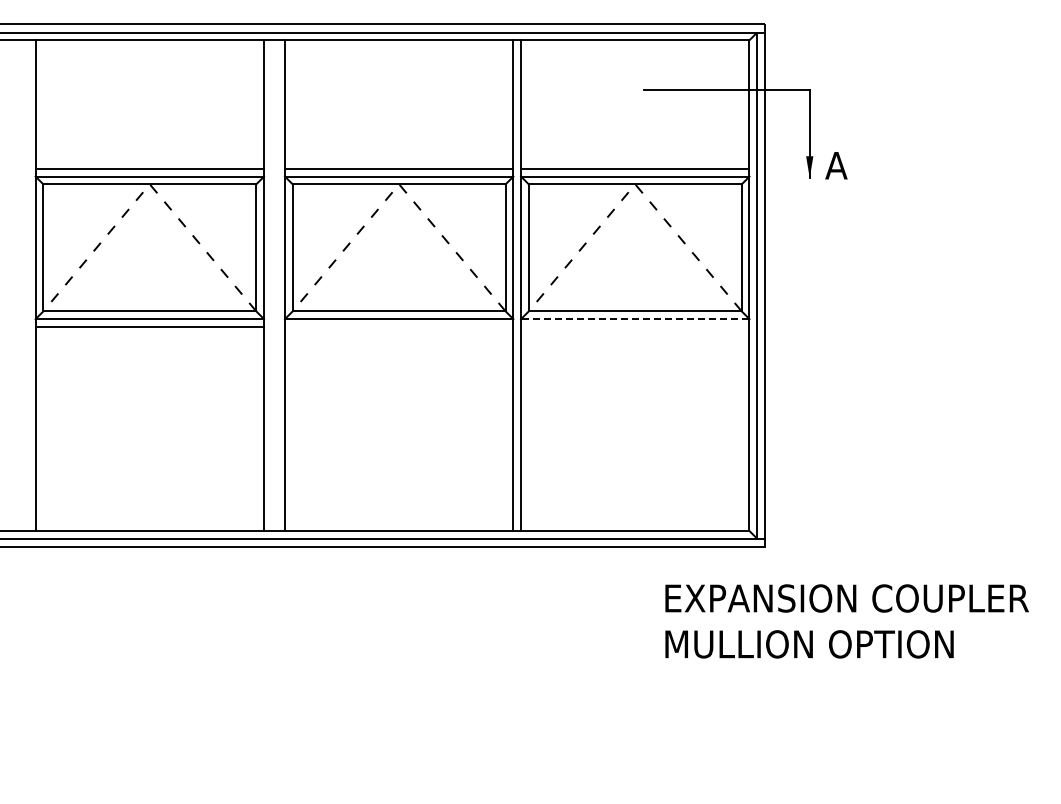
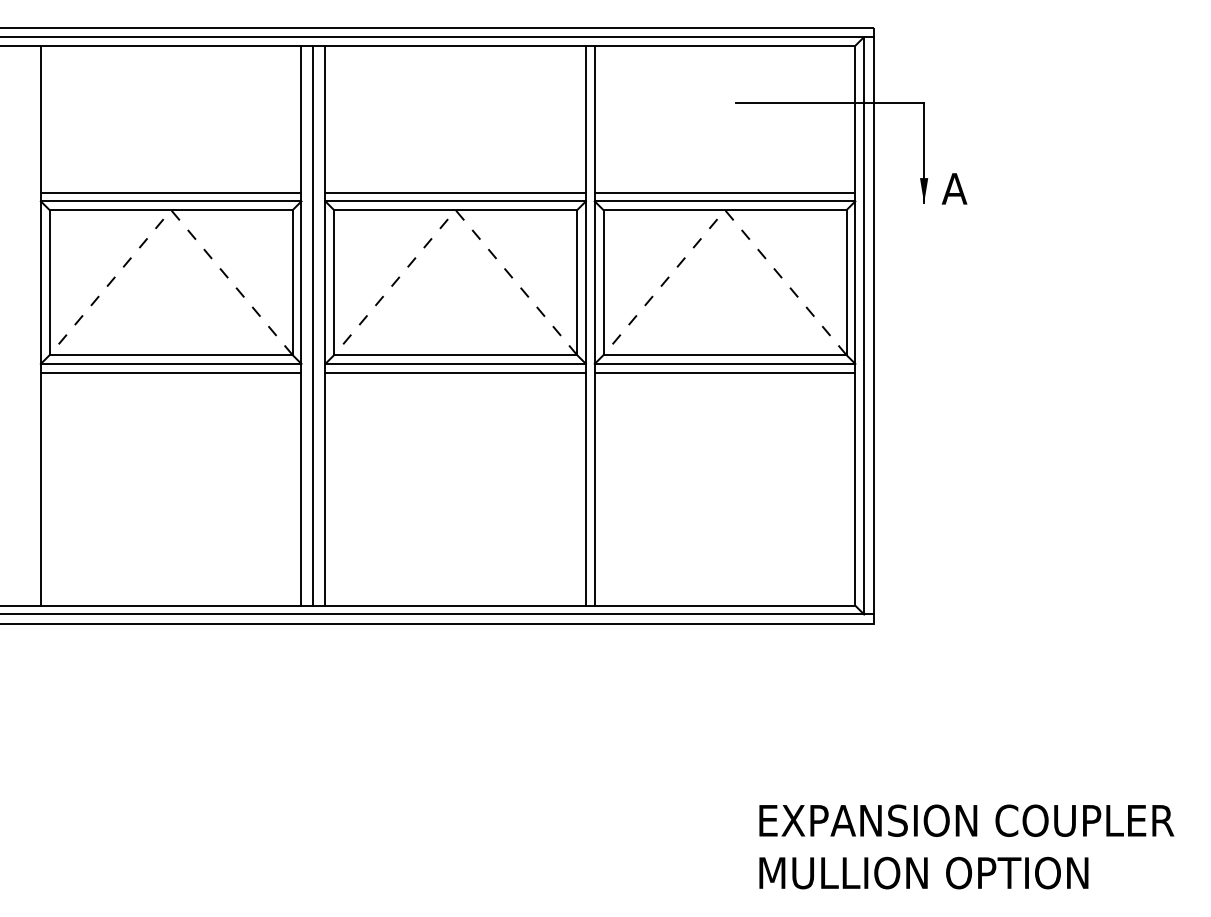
line: (274, 285) -> (313, 325), added
line: (634, 319) -> (724, 364), dashed -> solid
line: (398, 326) -> (454, 372), added
line: (635, 326) -> (725, 372), added
text: (846, 621) -> (966, 847), moved

